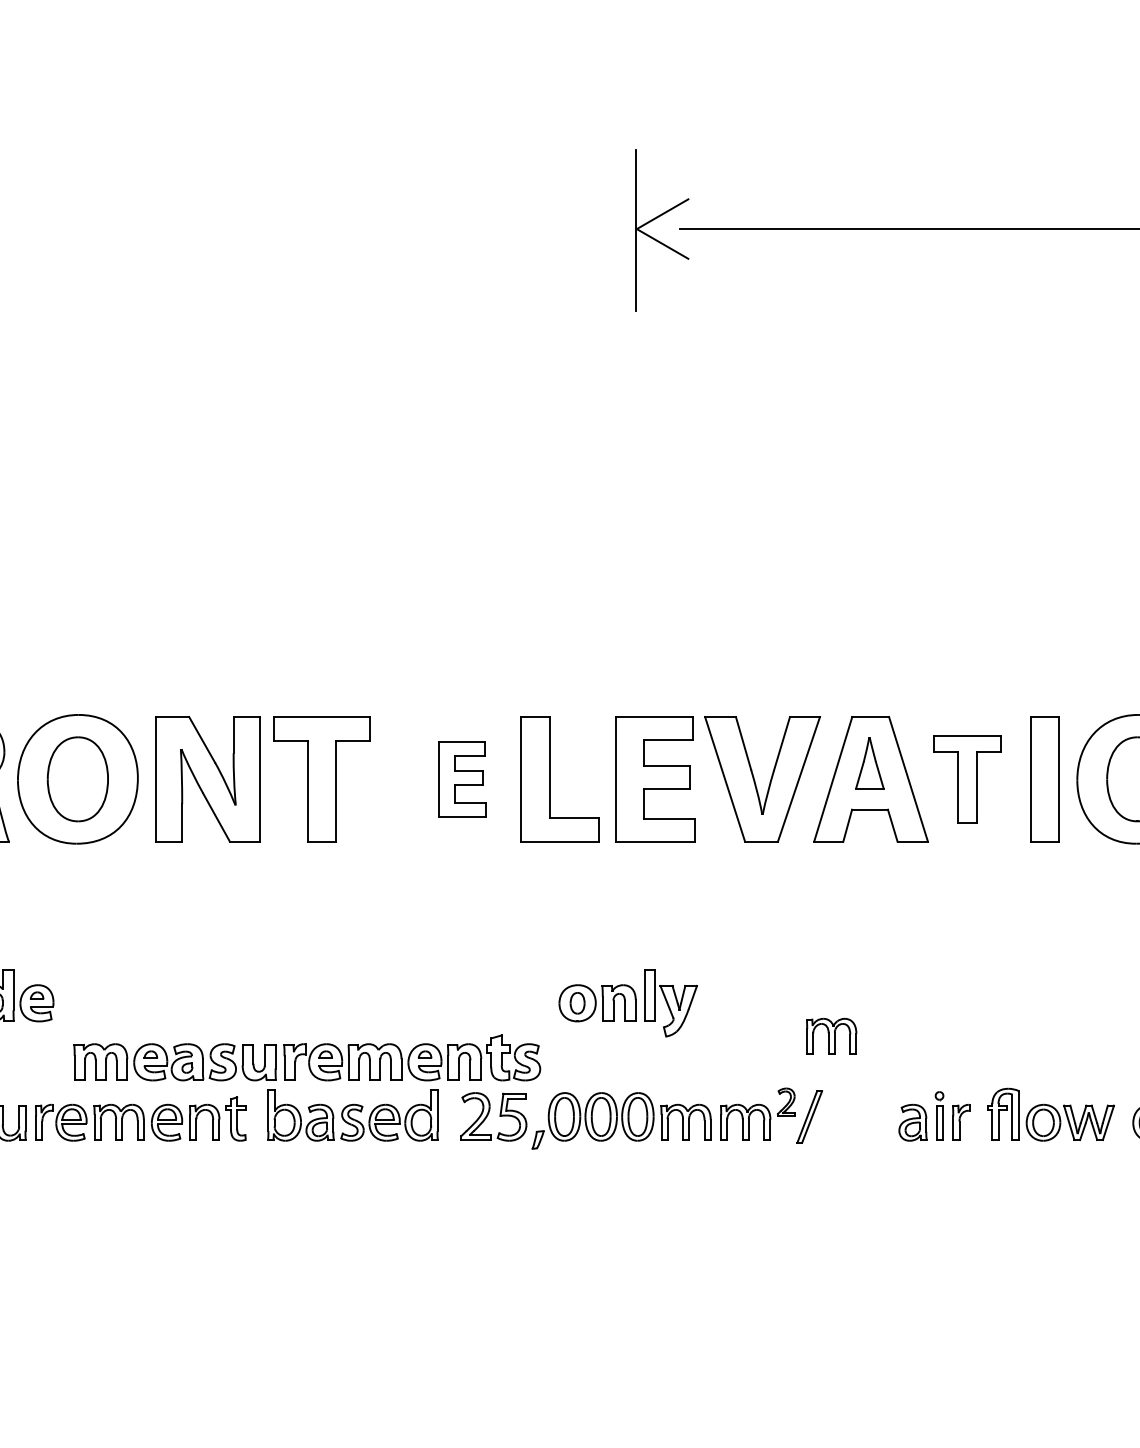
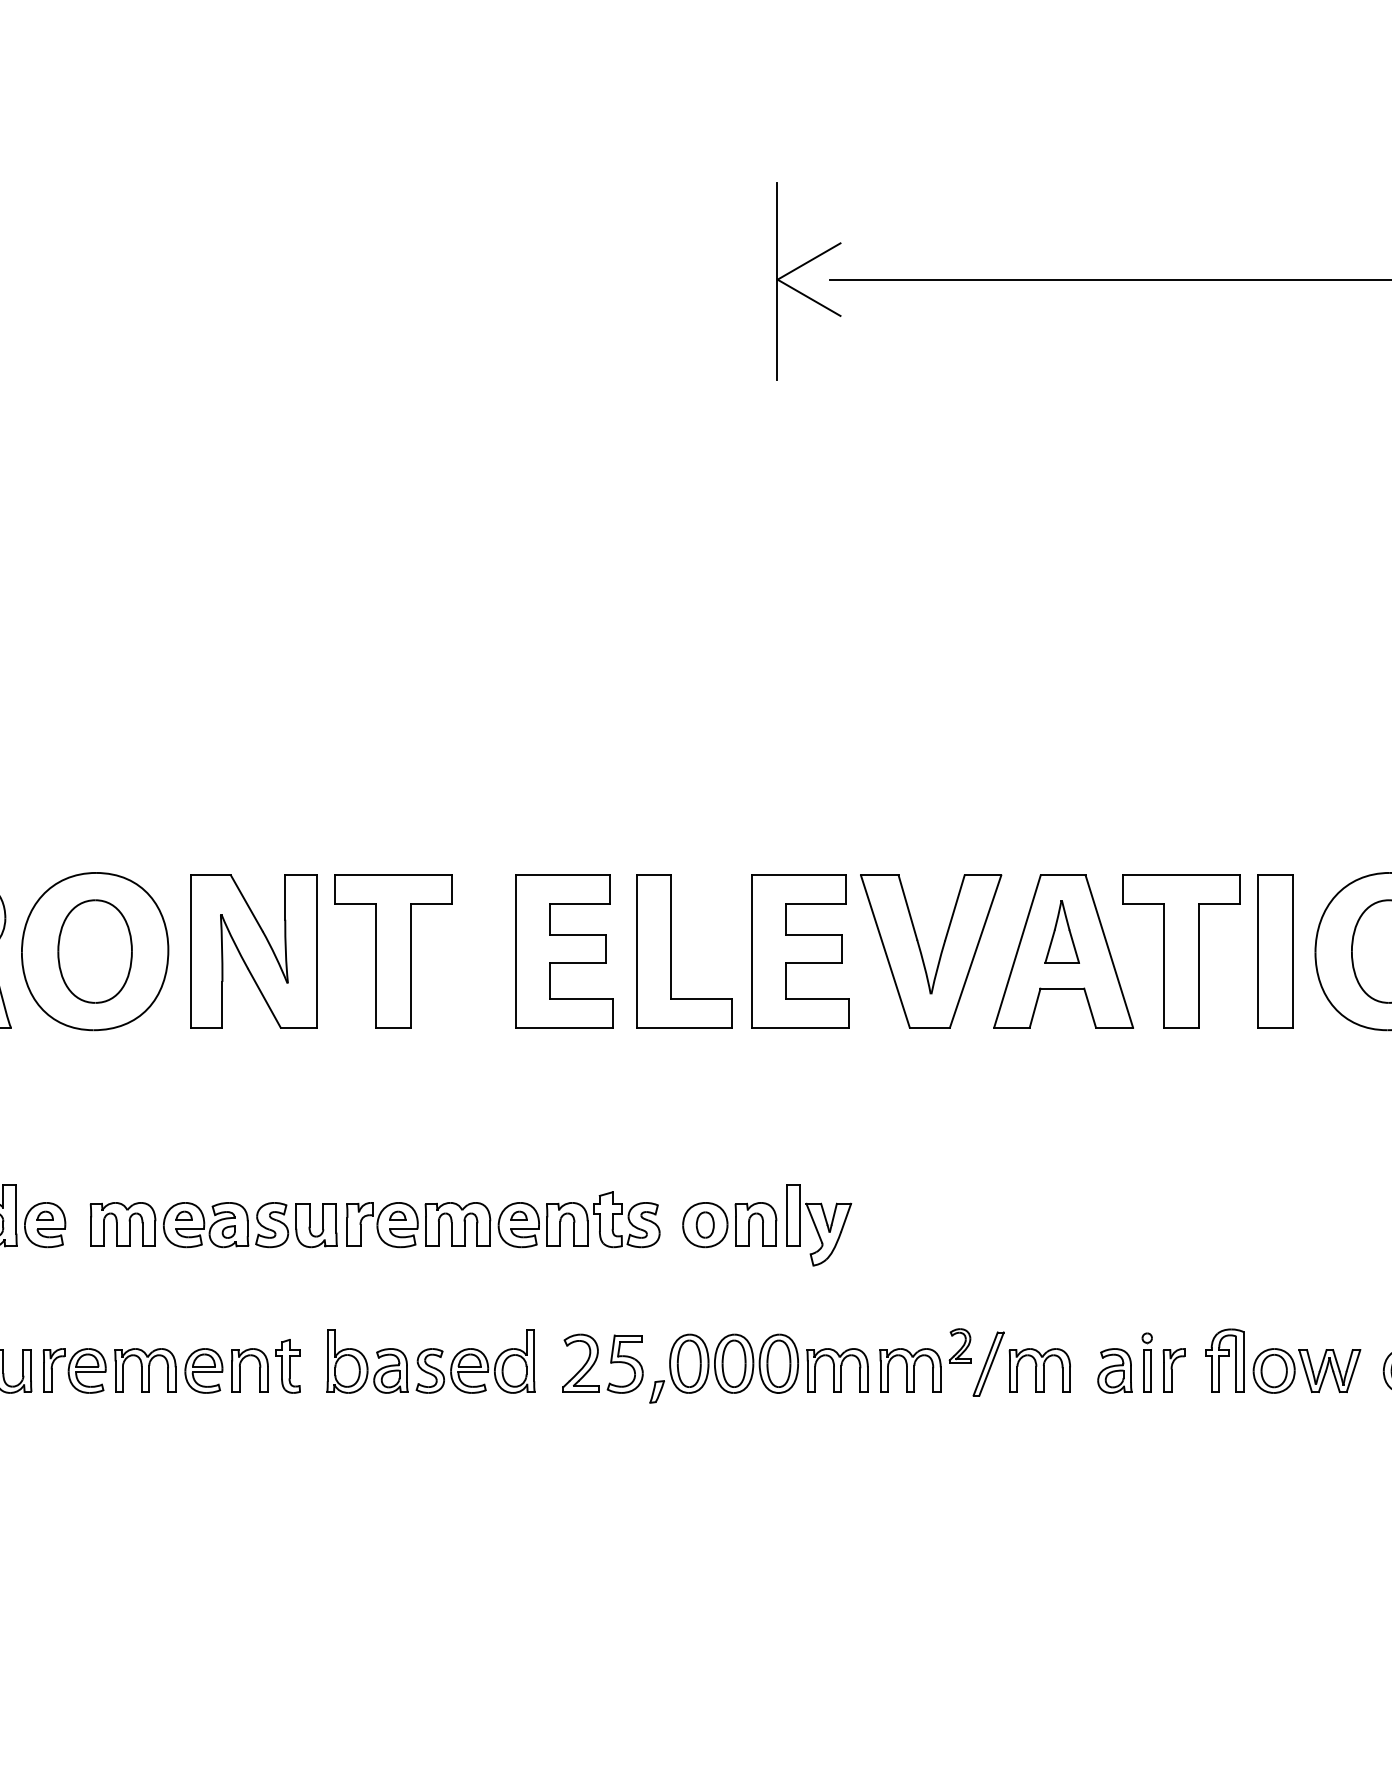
part: (462, 779) -> (564, 951), size x1.67
part: (967, 779) -> (1181, 951), size x1.43
part: (831, 1036) -> (1039, 1370), moved
part: (307, 1057) -> (375, 1219), moved

